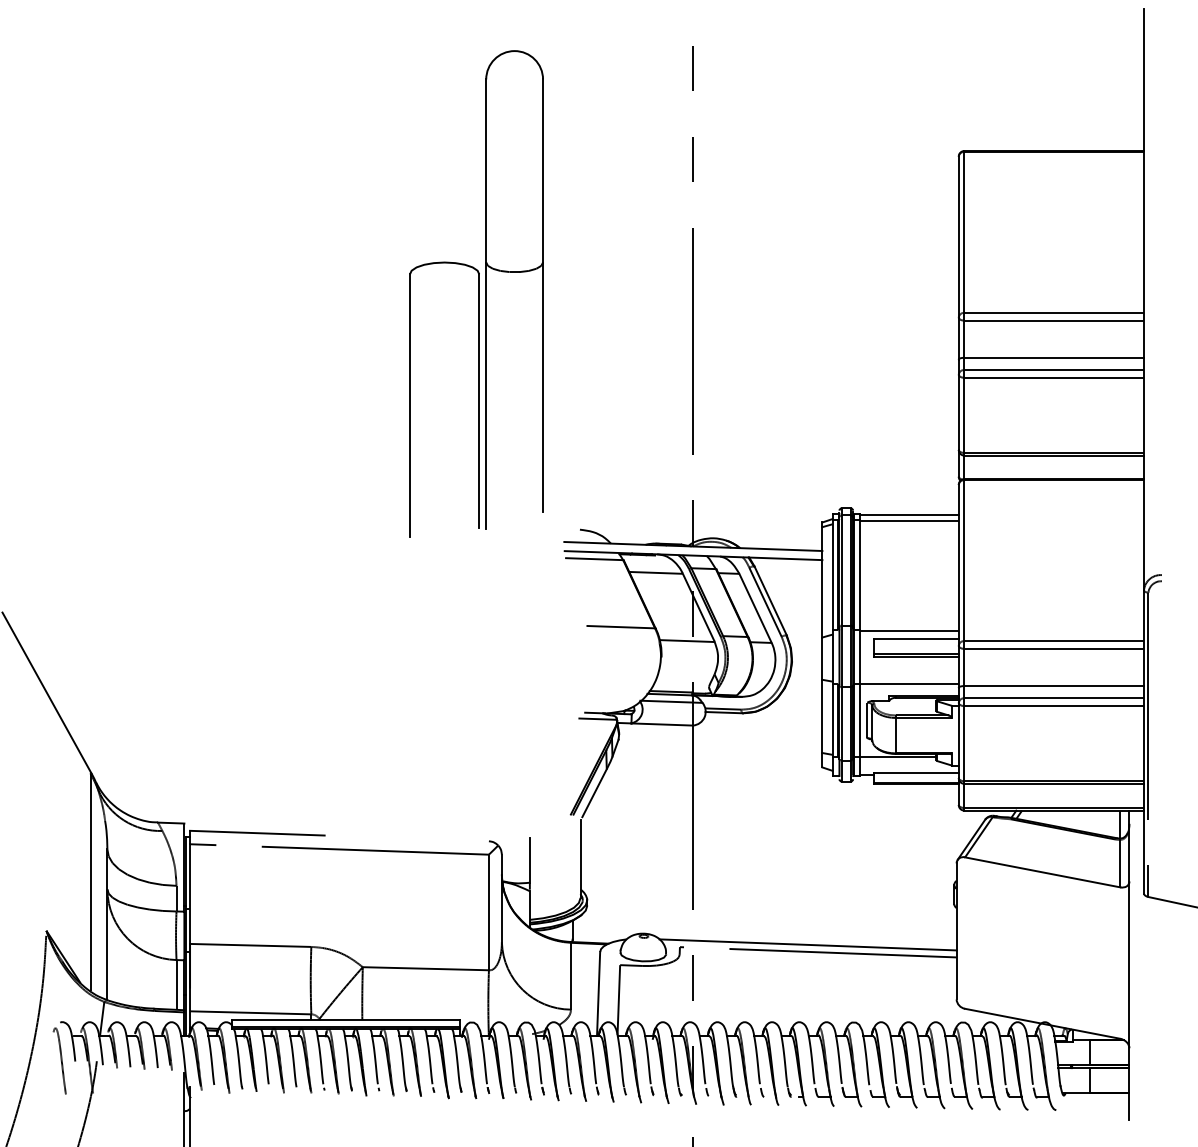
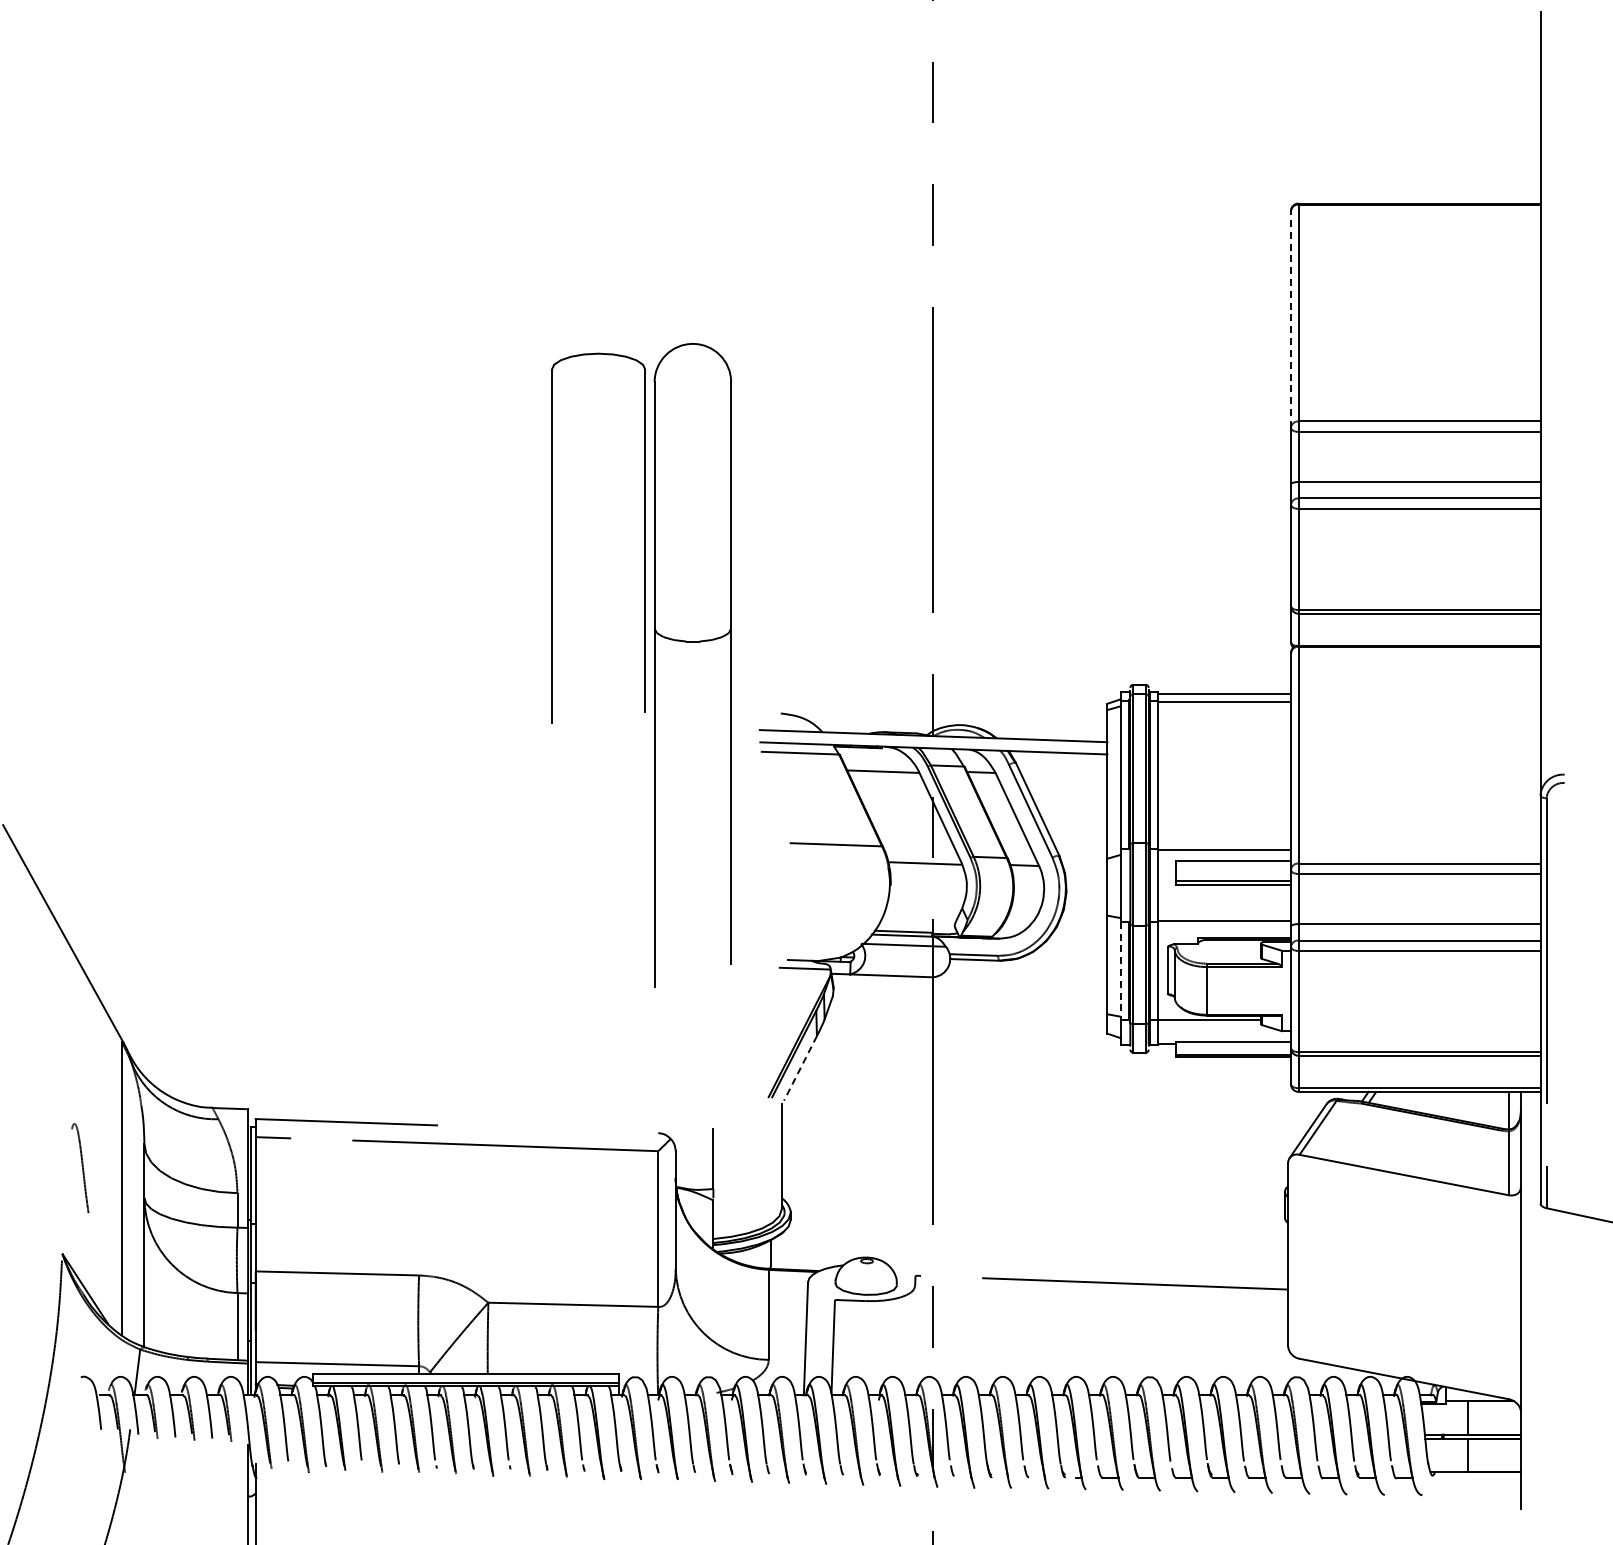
line: (959, 237) -> (1291, 319), solid -> dashed
part: (514, 272) -> (692, 642), moved
line: (832, 721) -> (1121, 971), solid -> dashed
line: (594, 793) -> (800, 1068), solid -> dashed
line: (808, 944) -> (1088, 1272), removed
curve: (61, 1061) -> (82, 1168), moved

